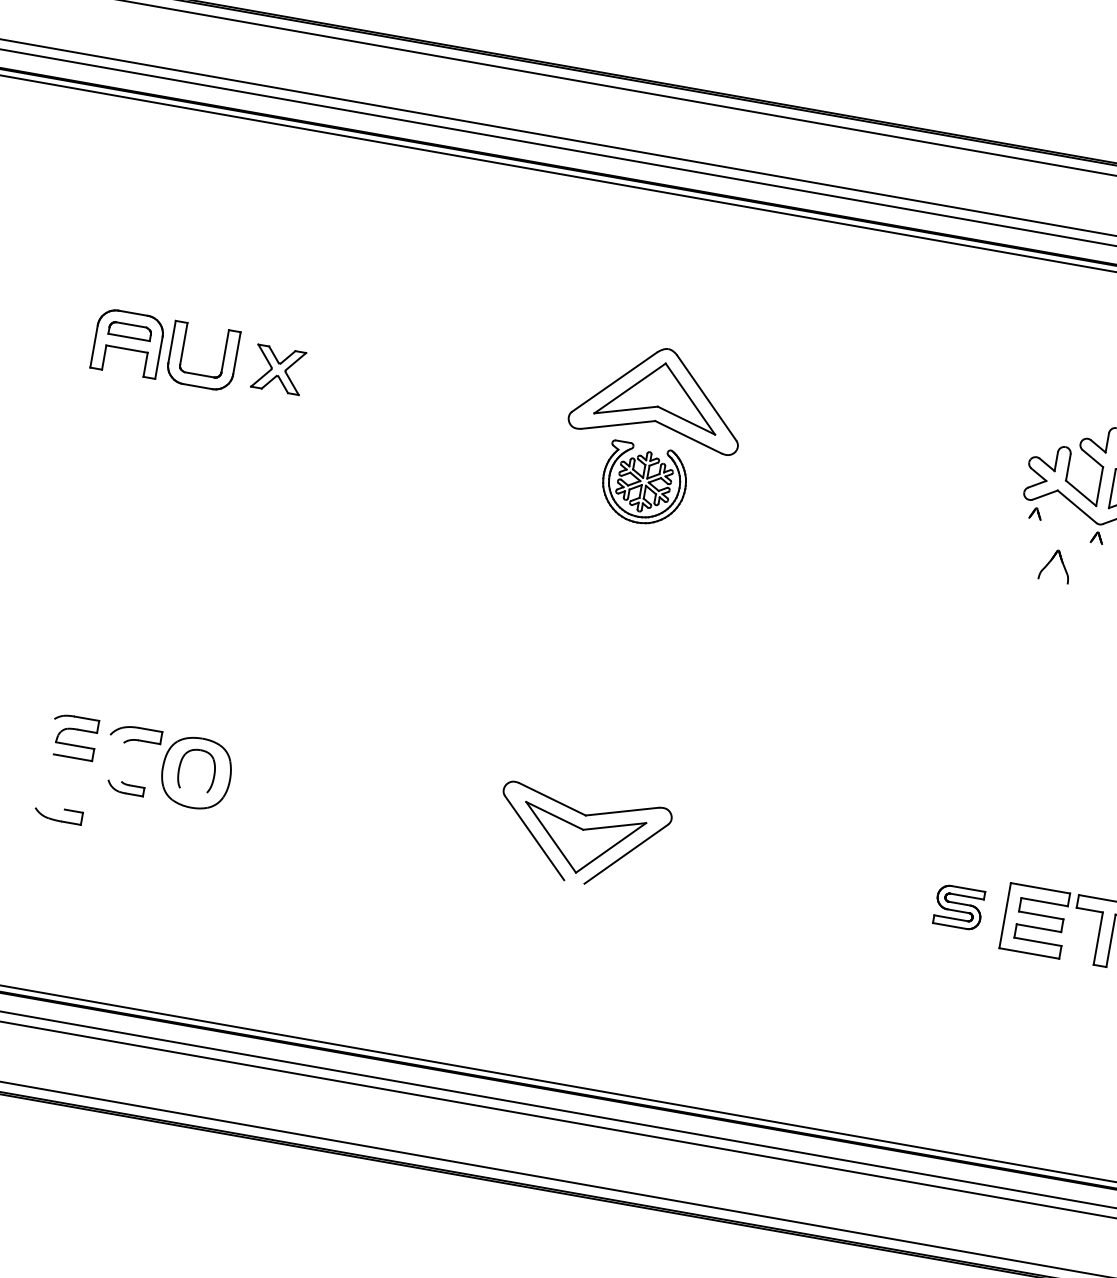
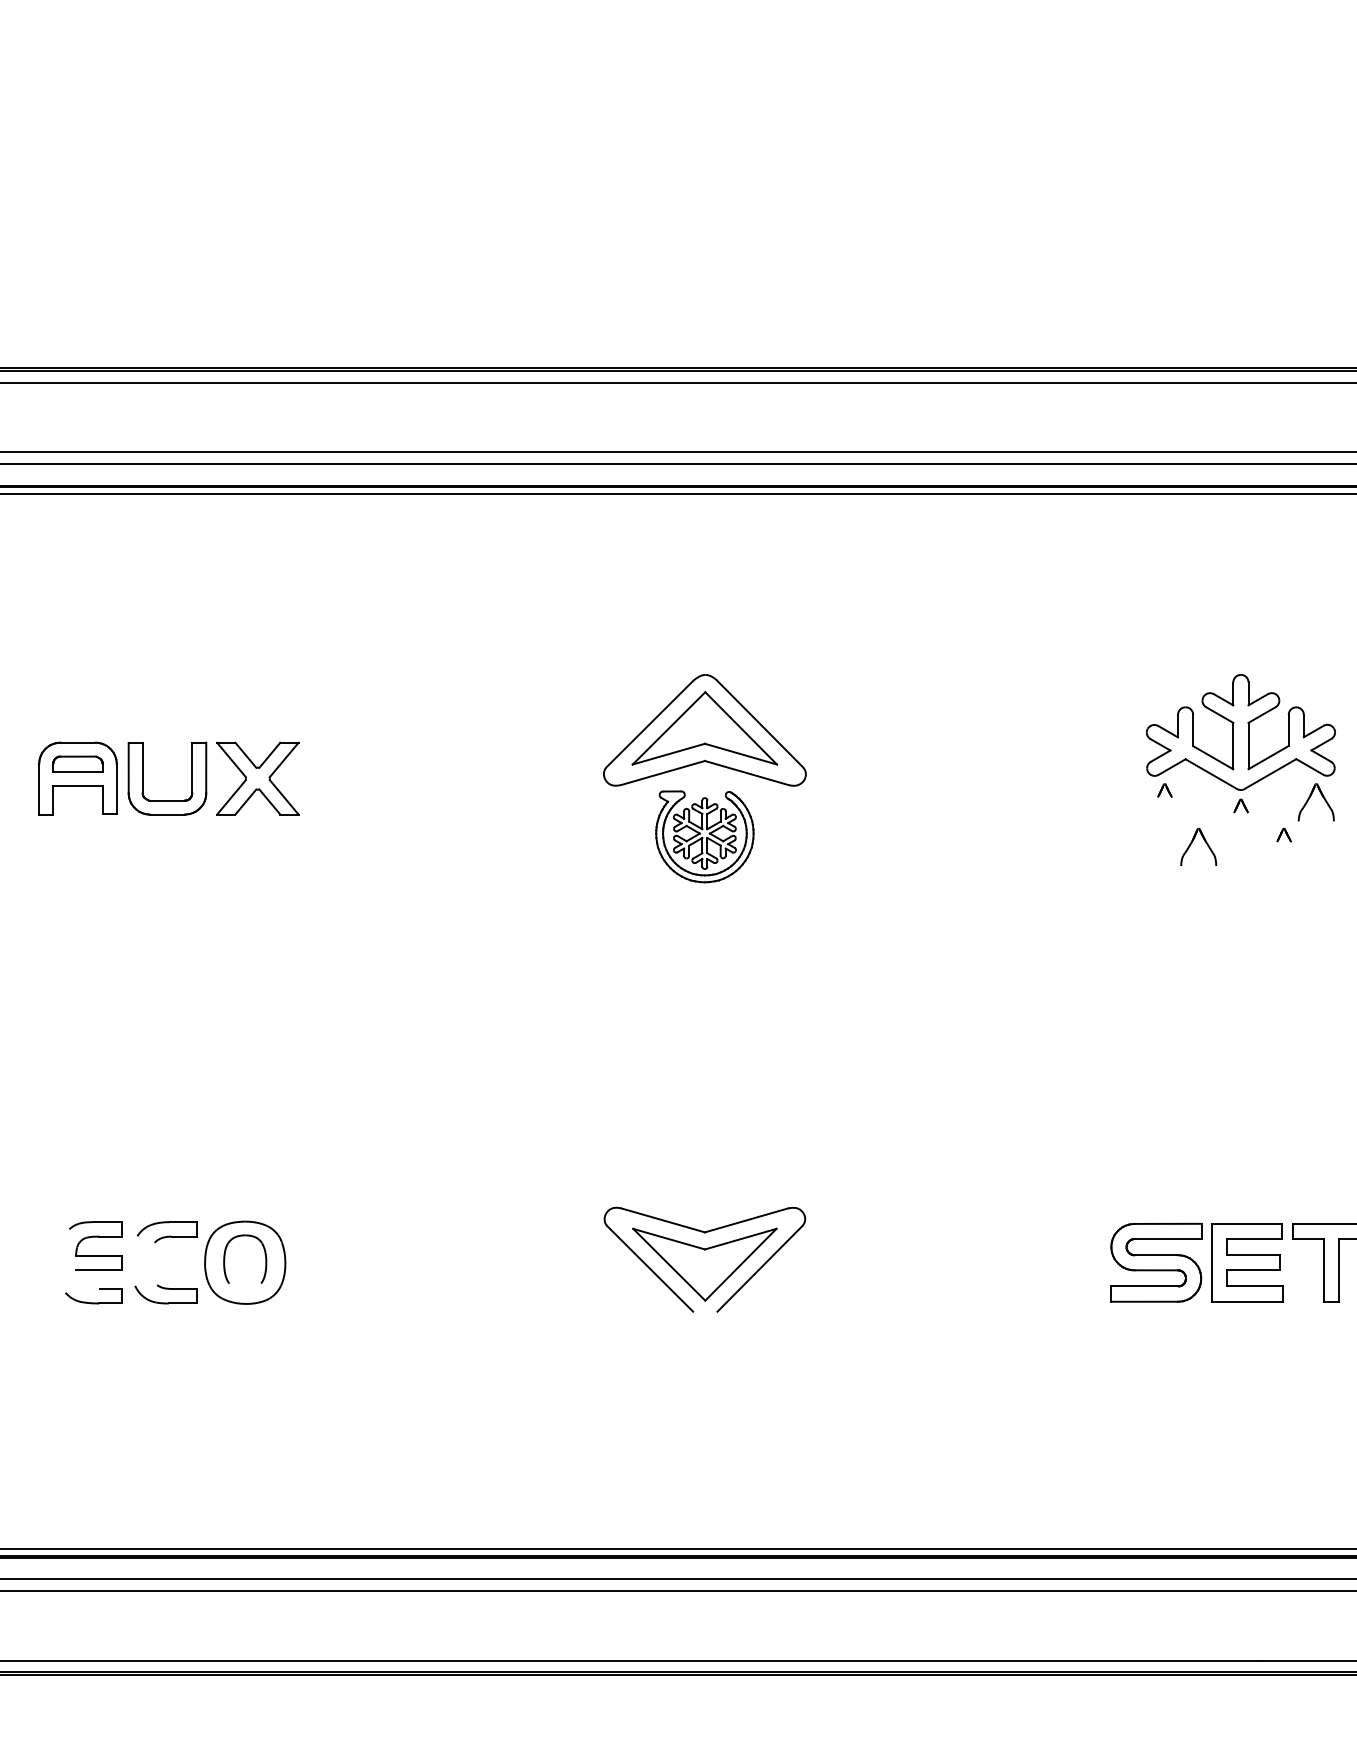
part: (278, 369) -> (257, 778), size x1.43
part: (125, 787) -> (165, 1294), size x1.43
part: (58, 814) -> (93, 1296), moved
part: (959, 907) -> (1156, 1262), size x1.67

